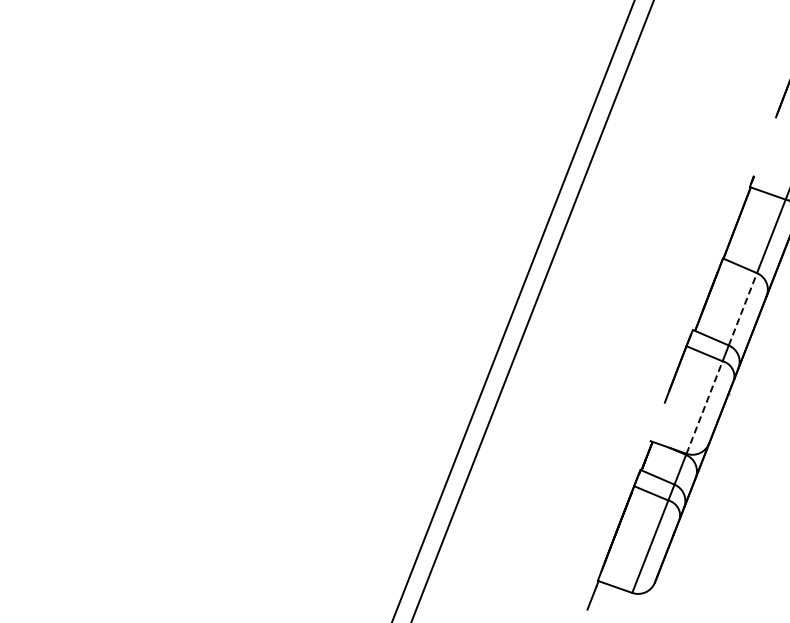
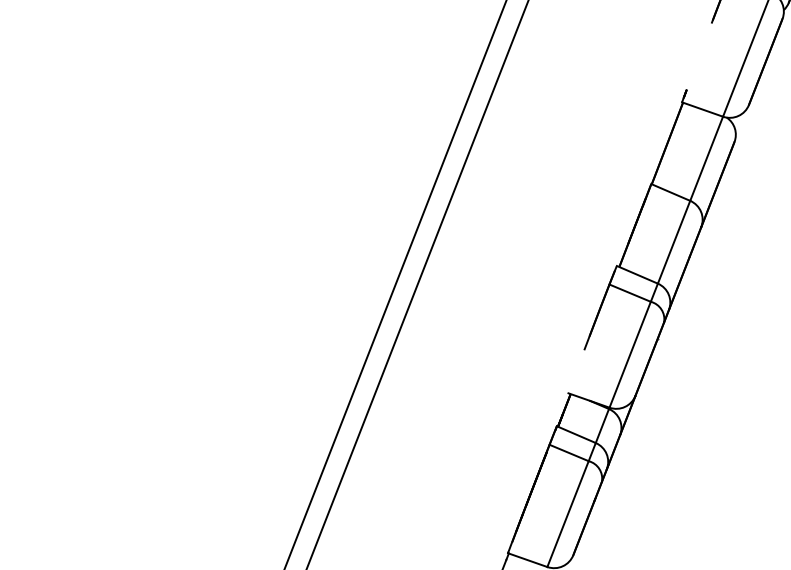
line: (742, 309) -> (673, 242), dashed -> solid
line: (704, 407) -> (630, 354), dashed -> solid

